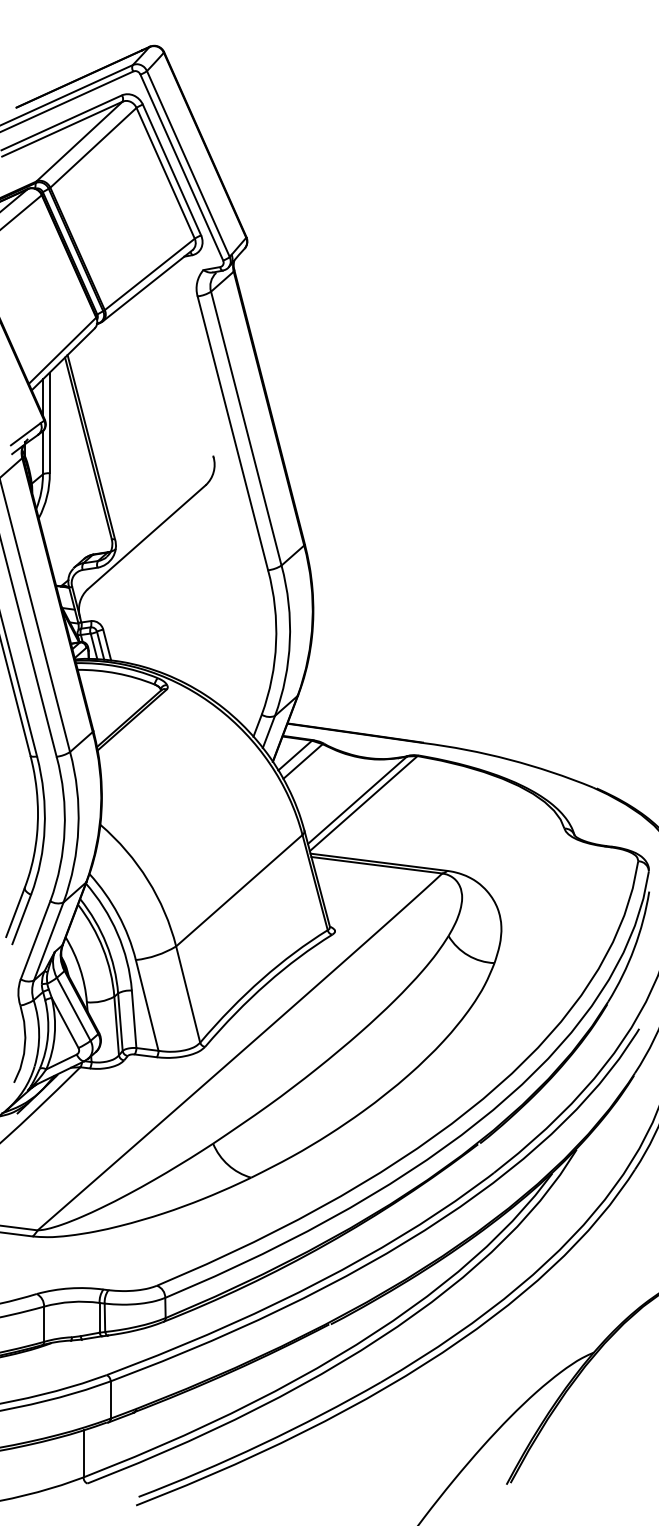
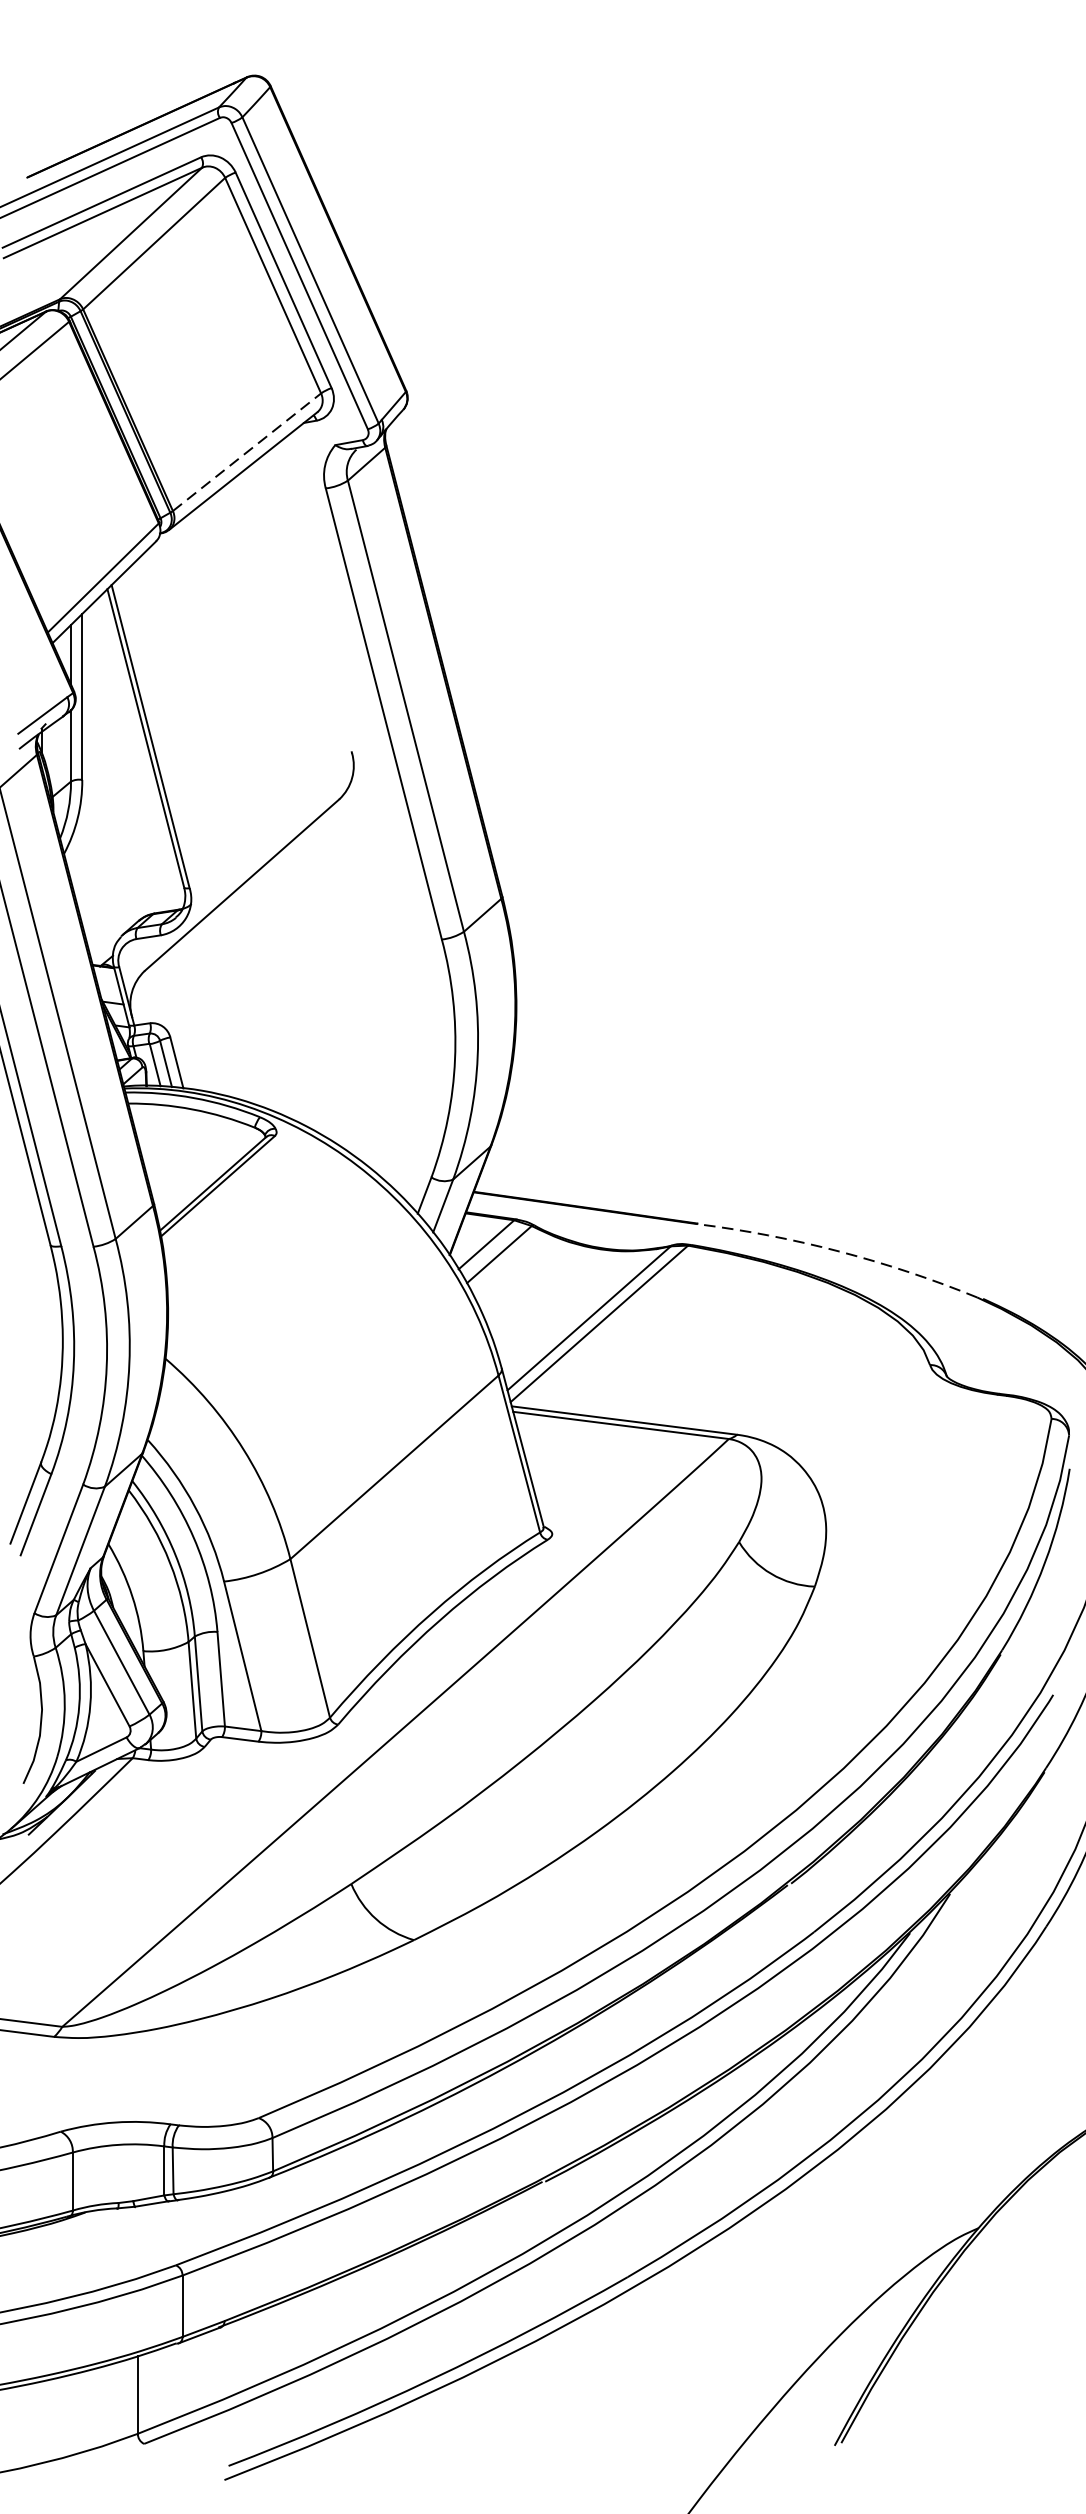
line: (150, 274) -> (248, 452), solid -> dashed
arc: (509, 759) -> (839, 1251), solid -> dashed

